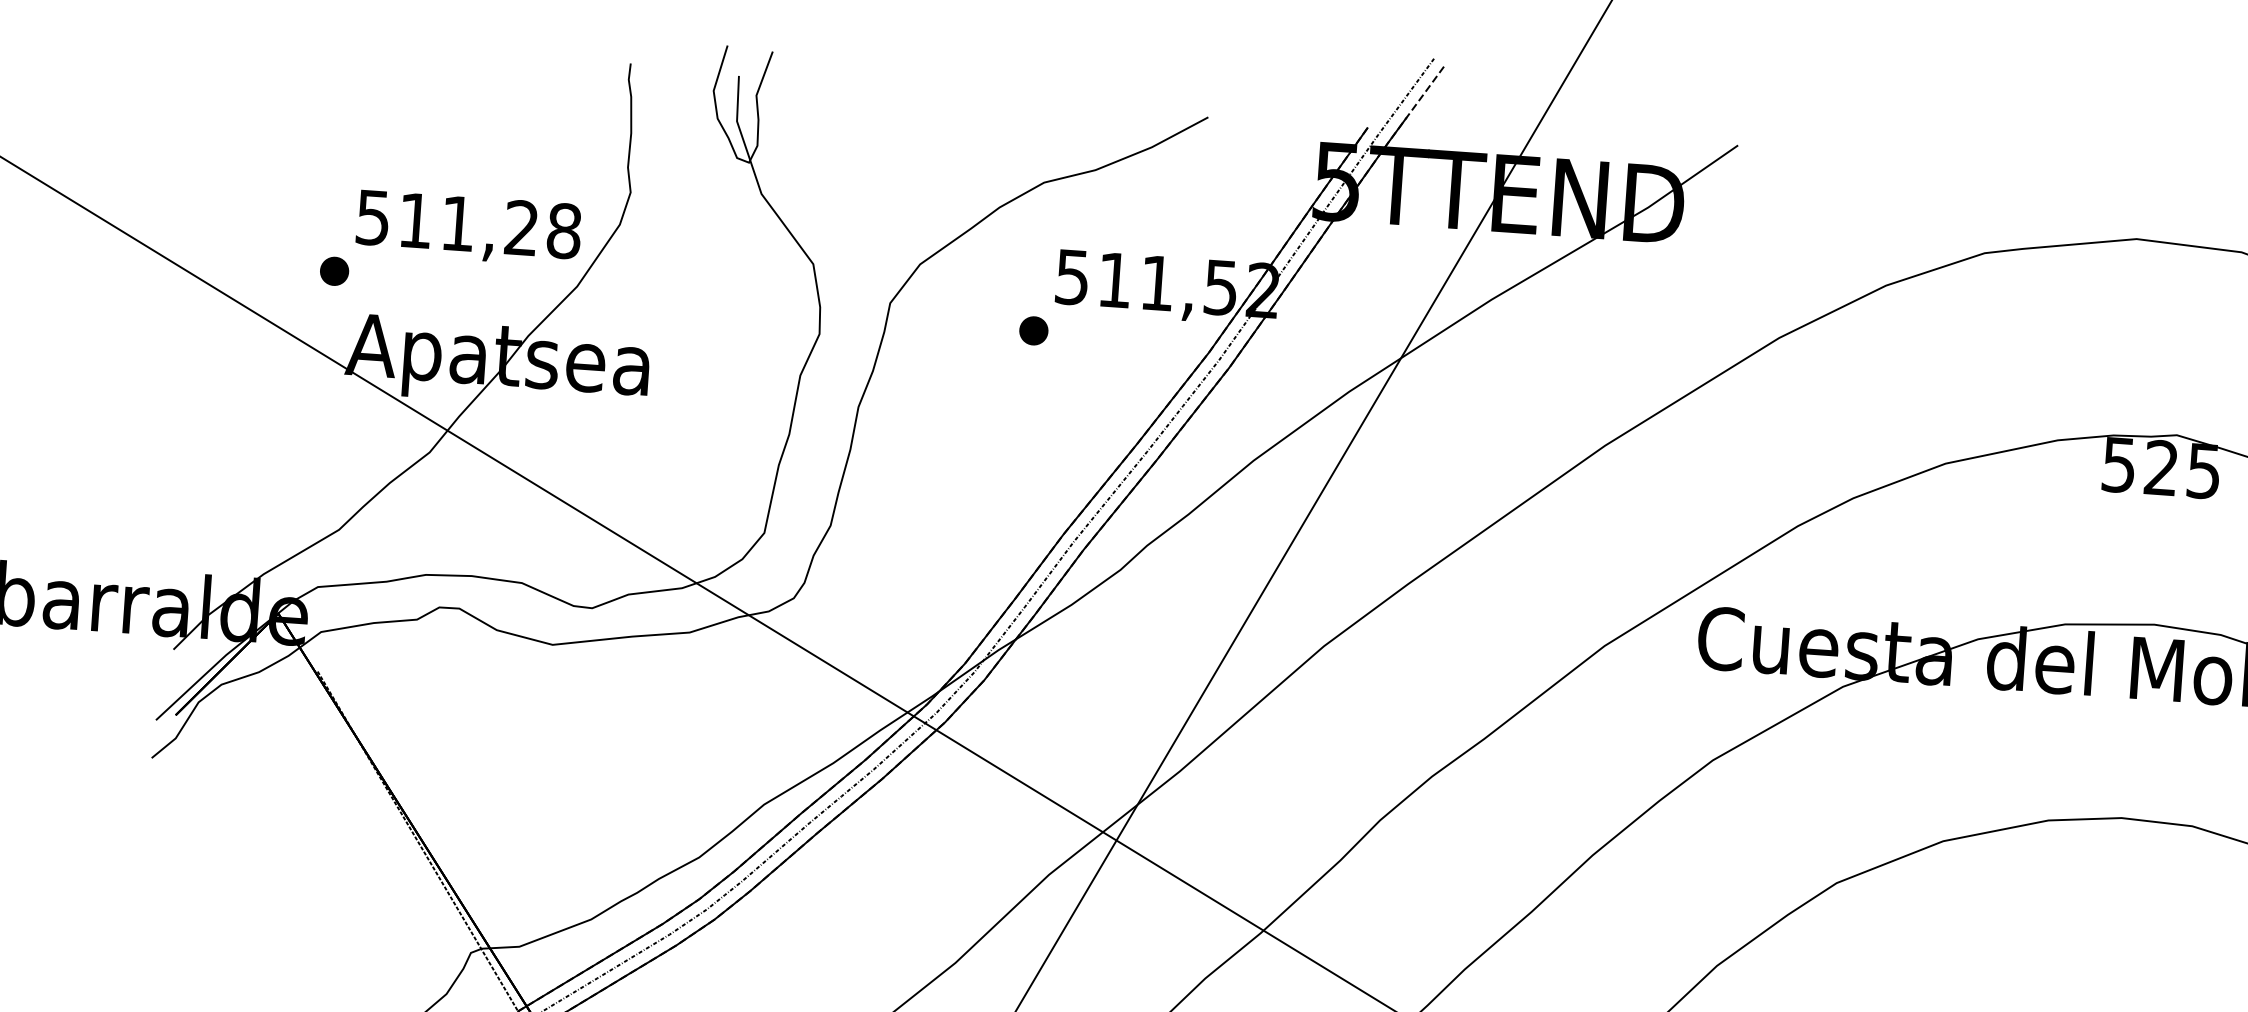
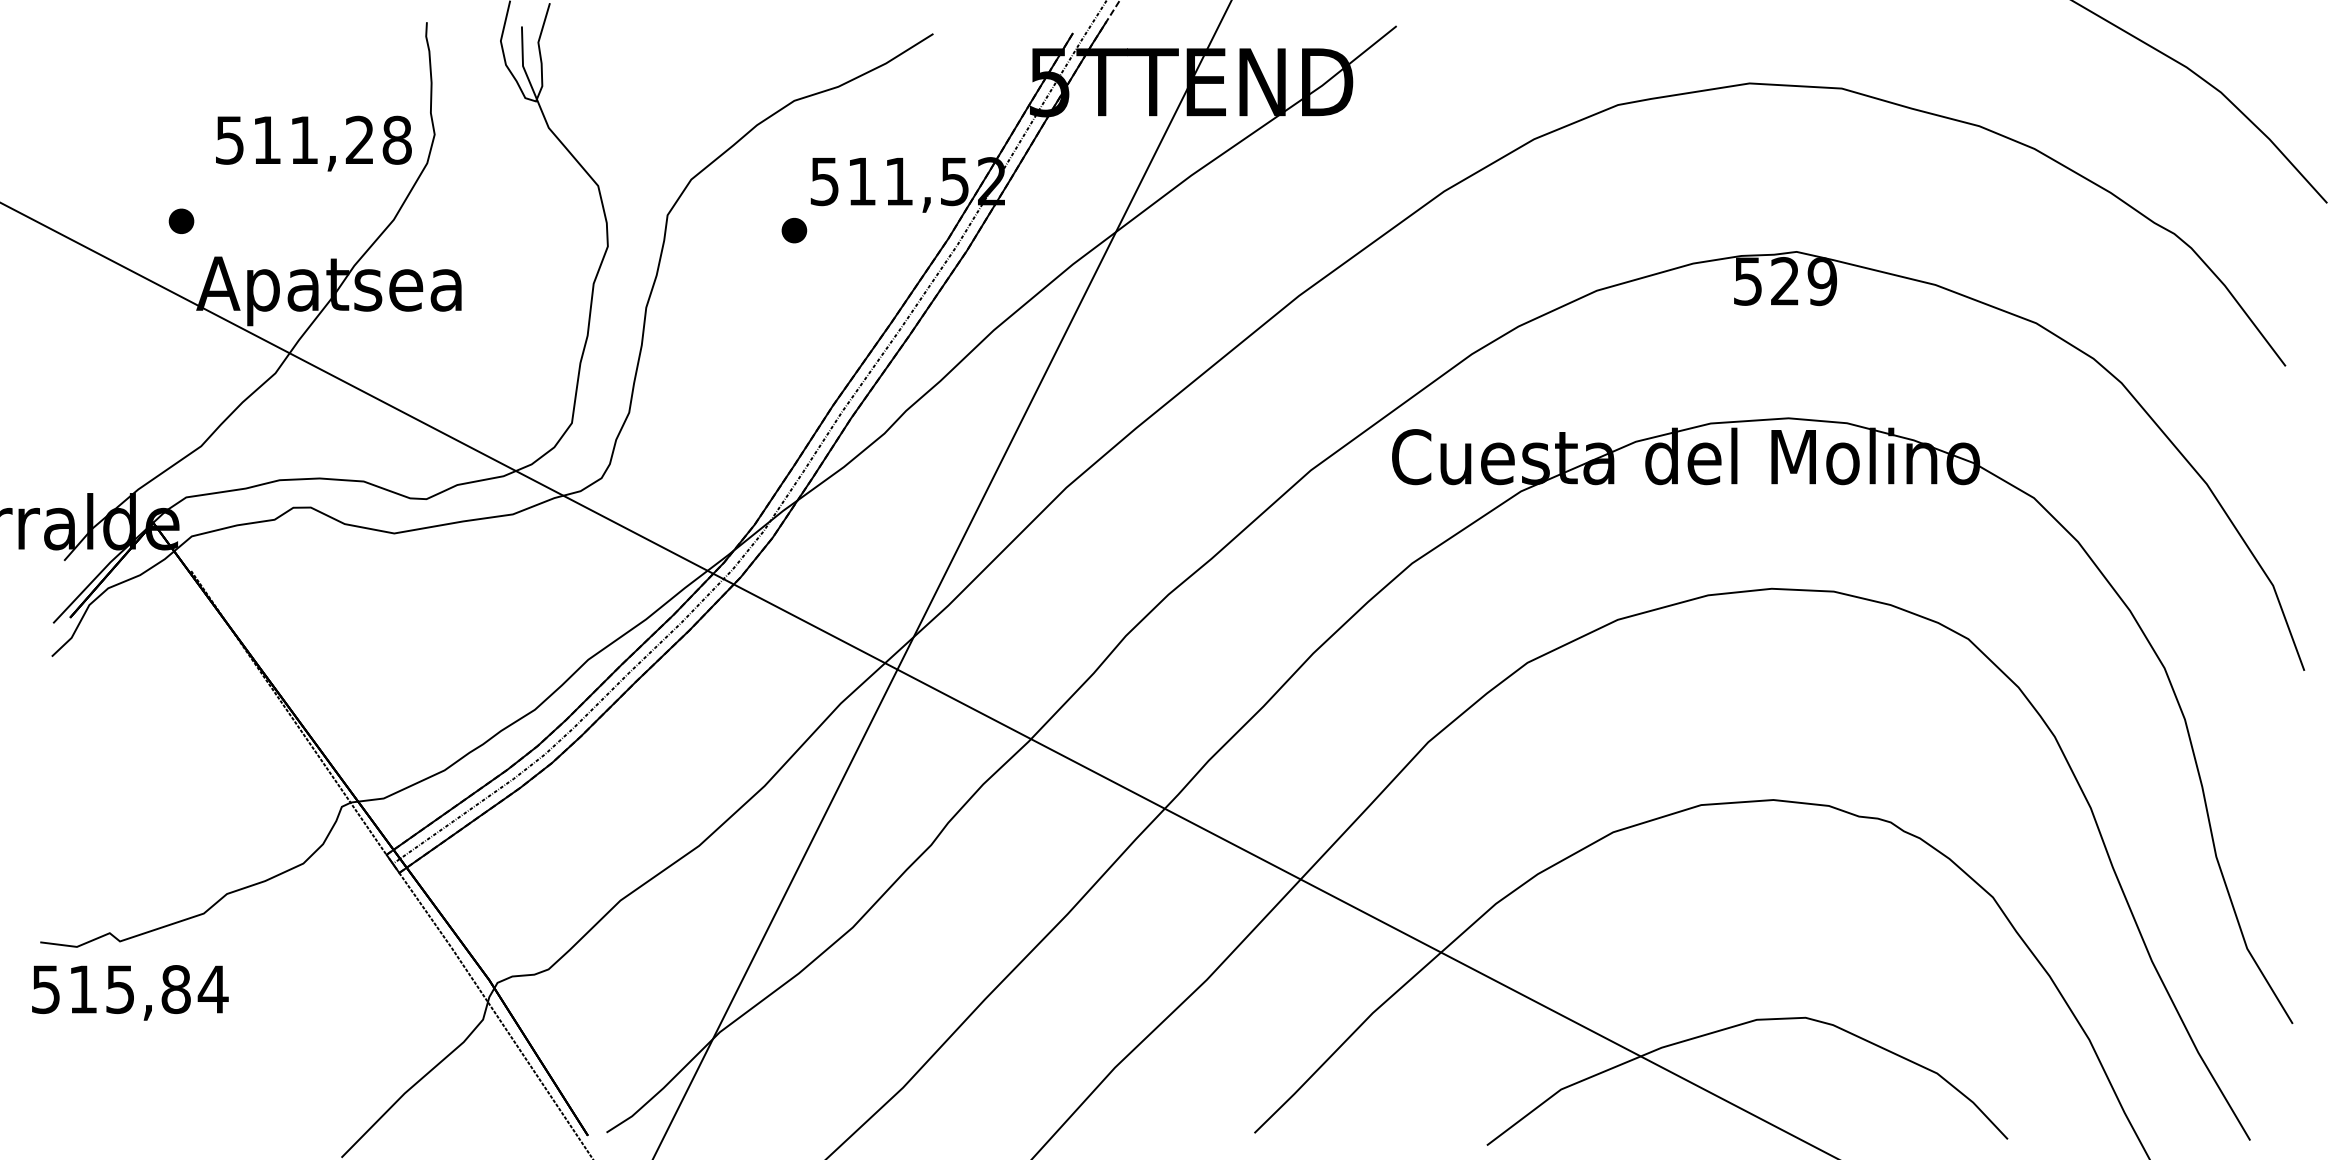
text: (468, 228) -> (313, 143), moved
text: (2204, 471) -> (1822, 281), 525 -> 529

